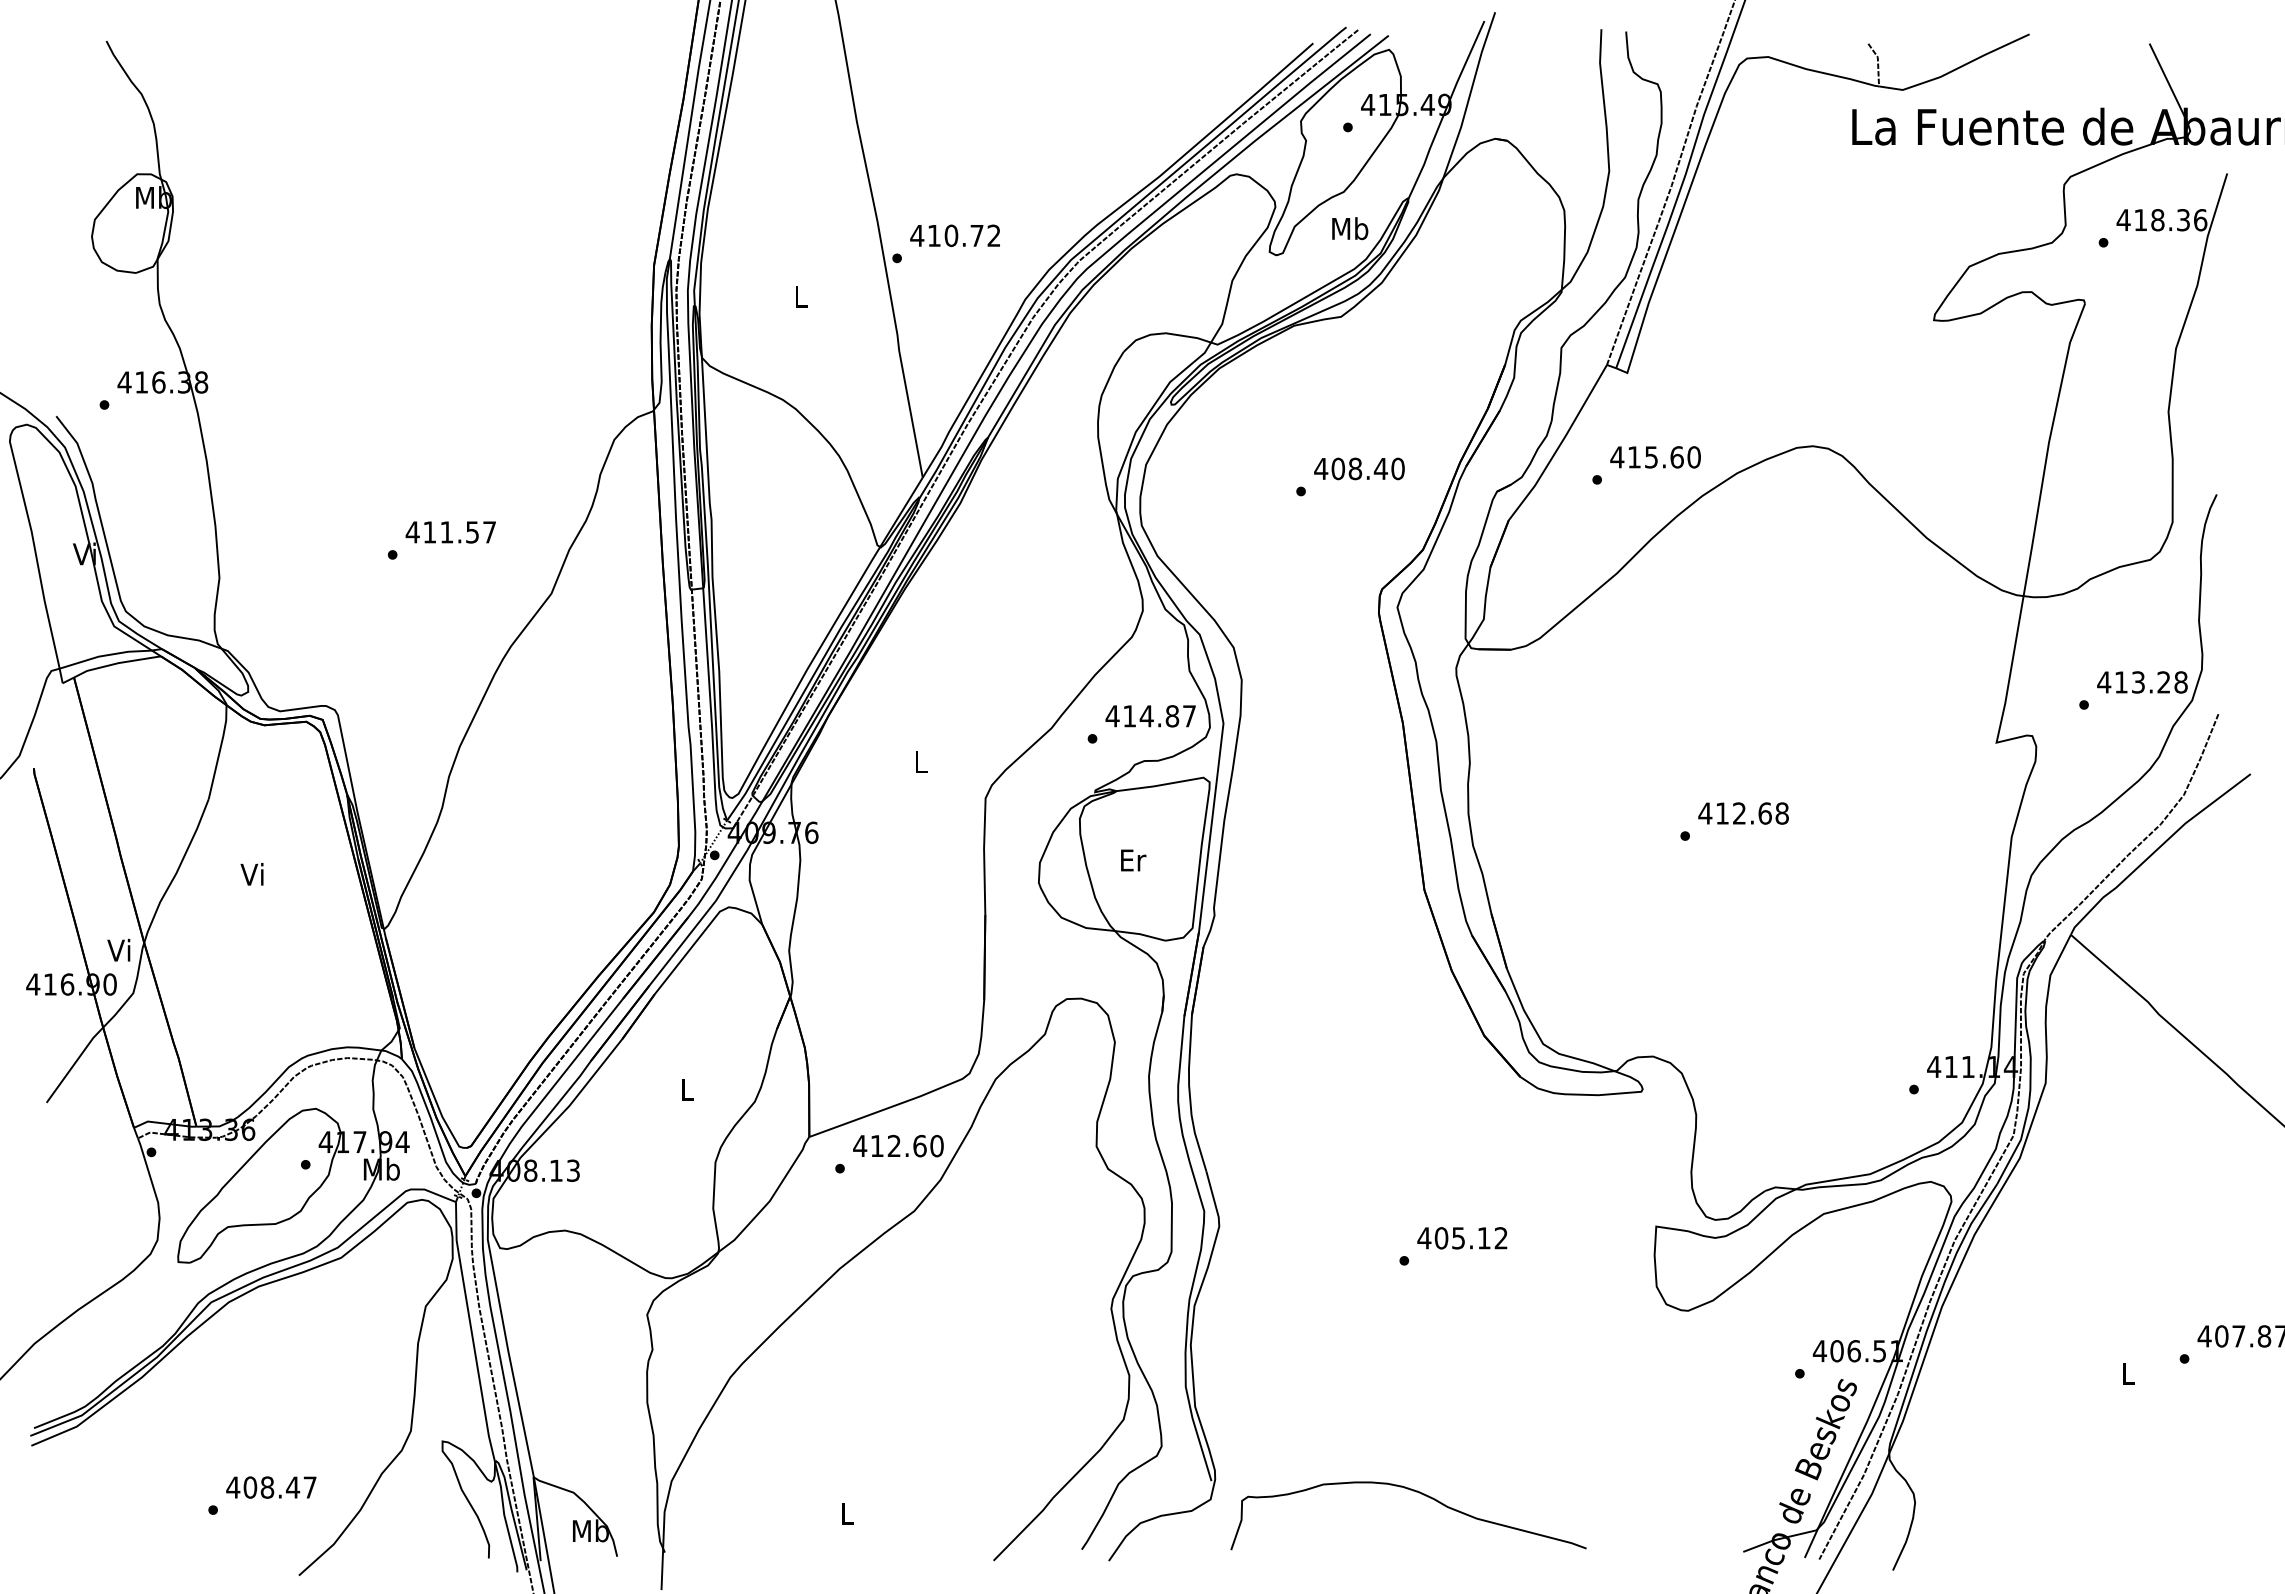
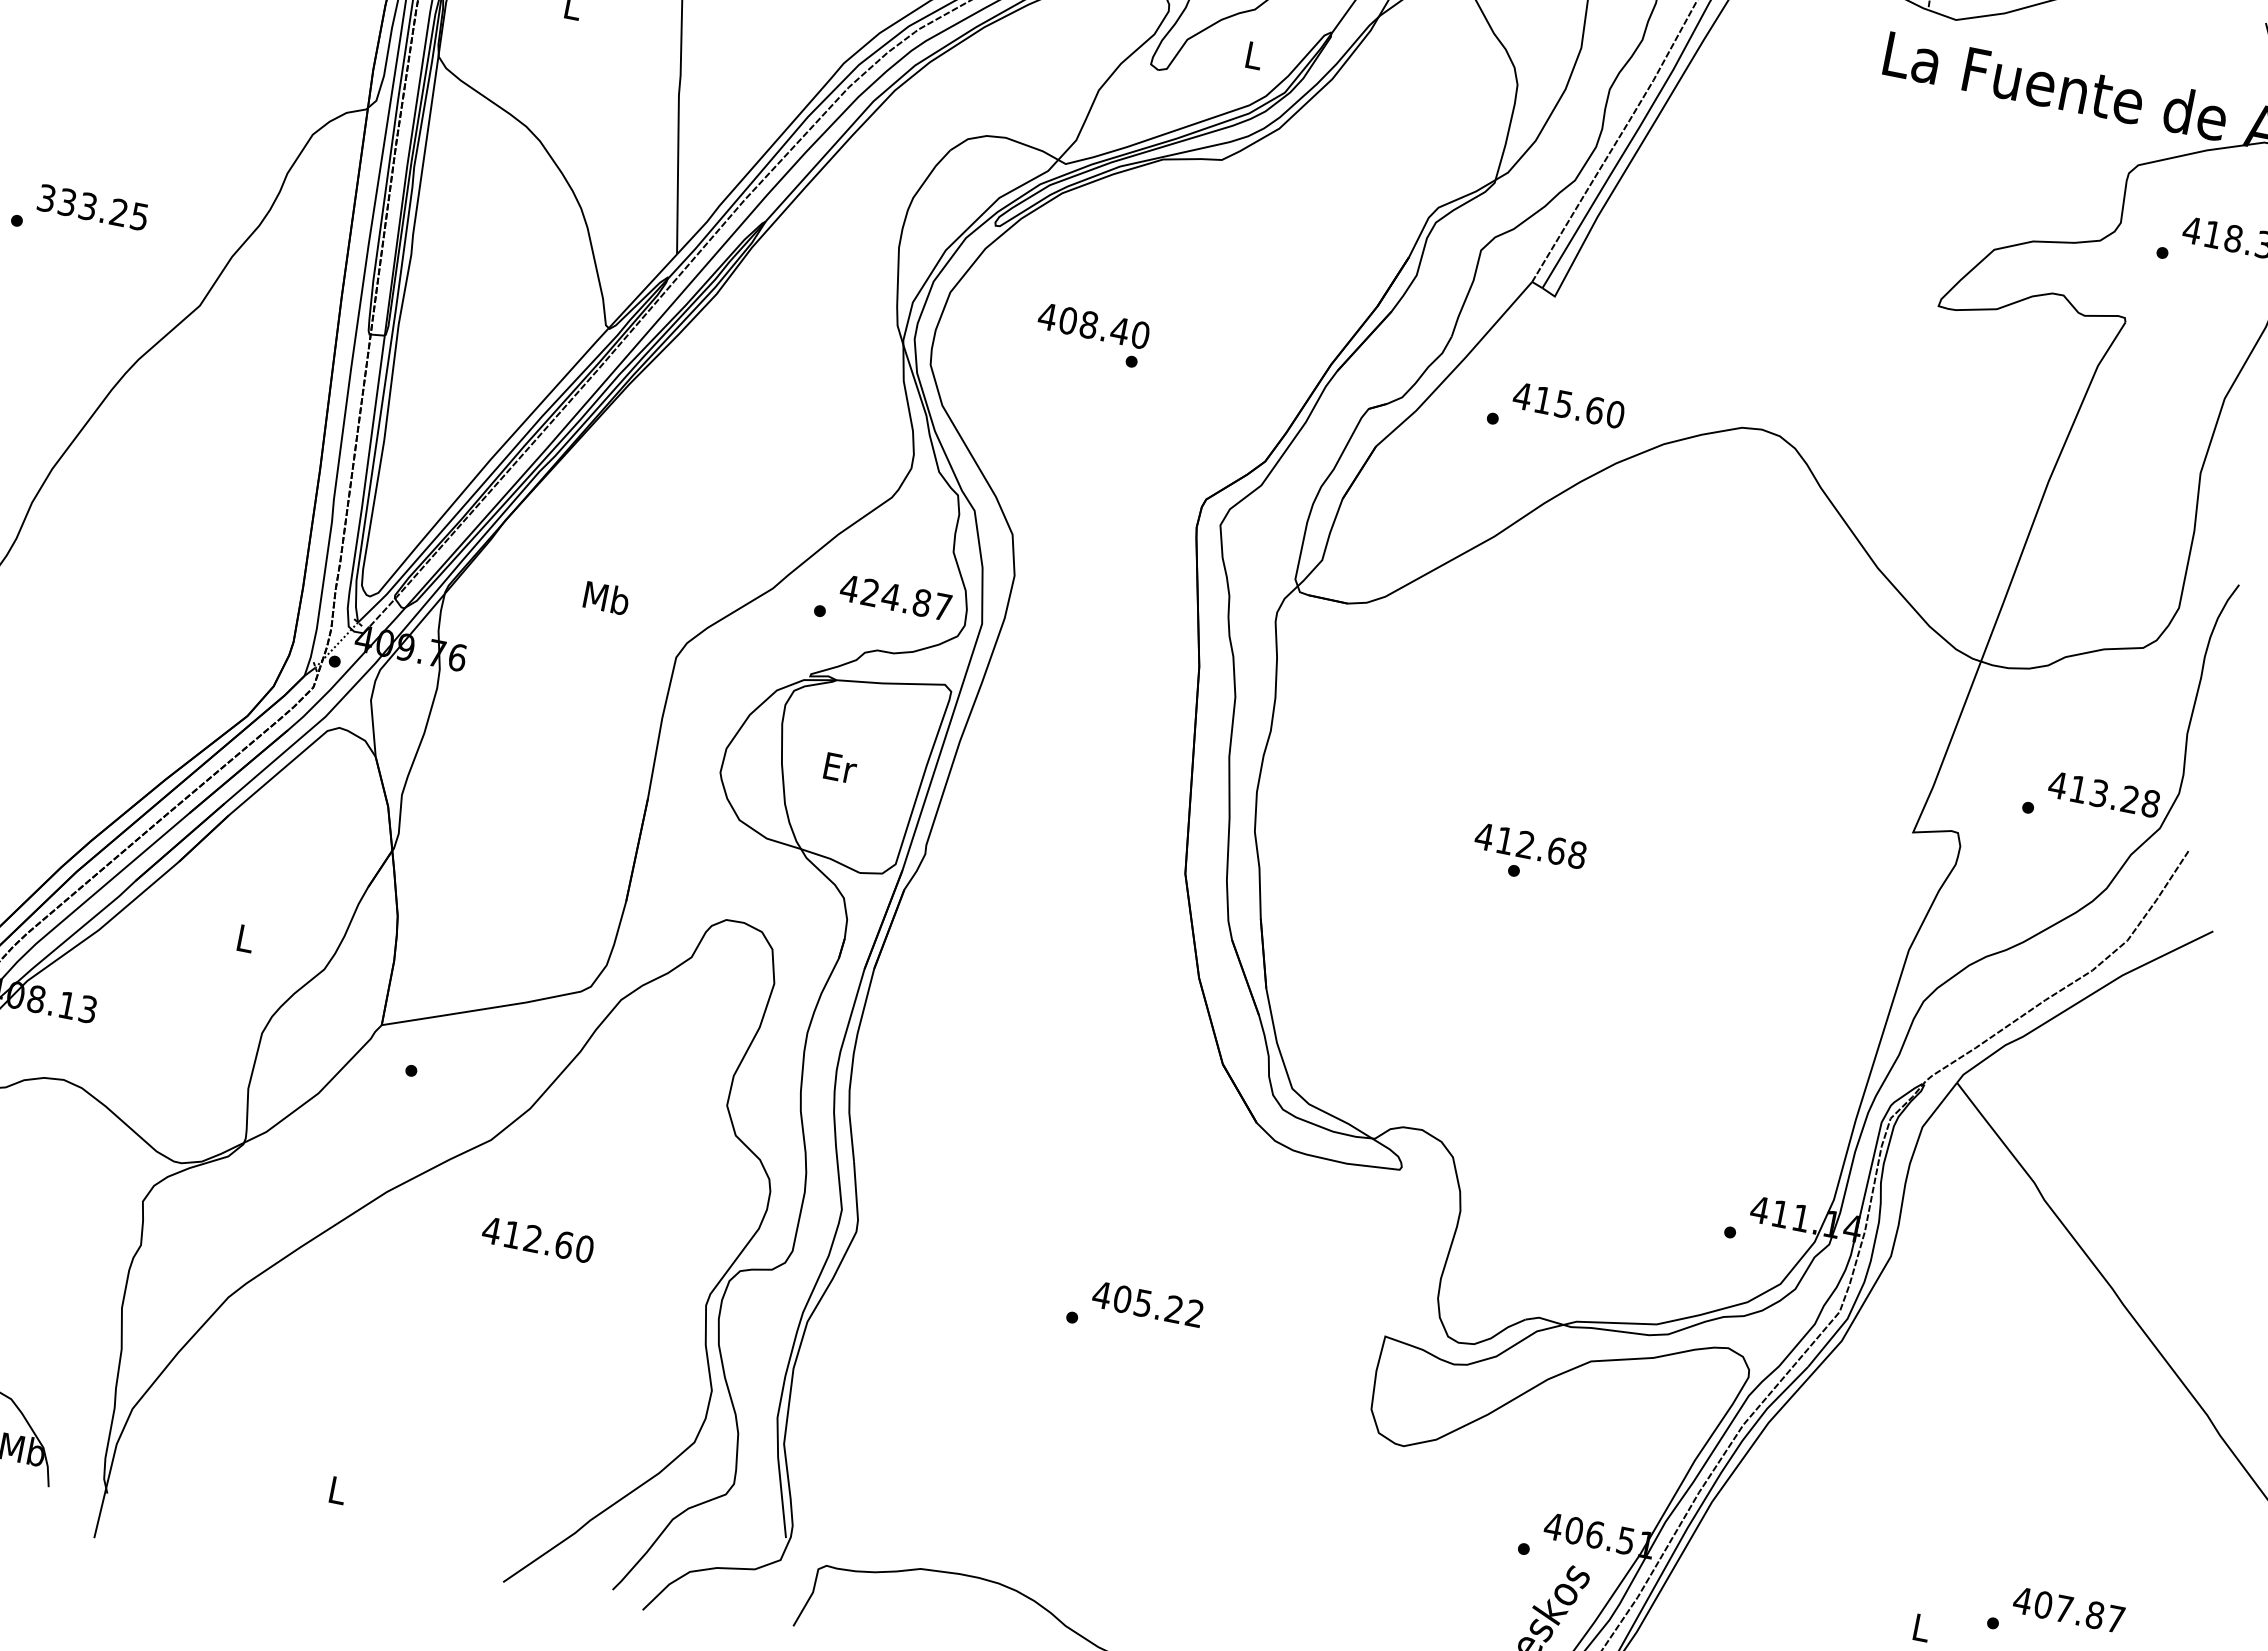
text: (1350, 228) -> (1254, 55), Mb -> L
text: (1359, 468) -> (1094, 325), moved
text: (450, 532) -> (92, 207), 411.57 -> 333.25
text: (1129, 716) -> (870, 592), 414.87 -> 424.87
text: (920, 761) -> (606, 597), L -> Mb
text: (1743, 813) -> (1530, 845), moved
text: (898, 1146) -> (538, 1240), moved
text: (1483, 1238) -> (1173, 1309), 405.12 -> 405.22

